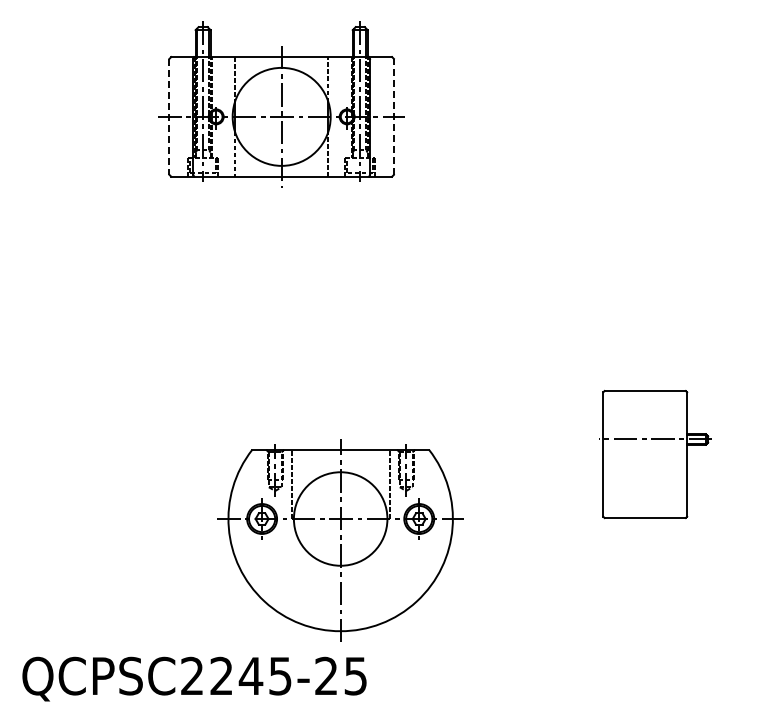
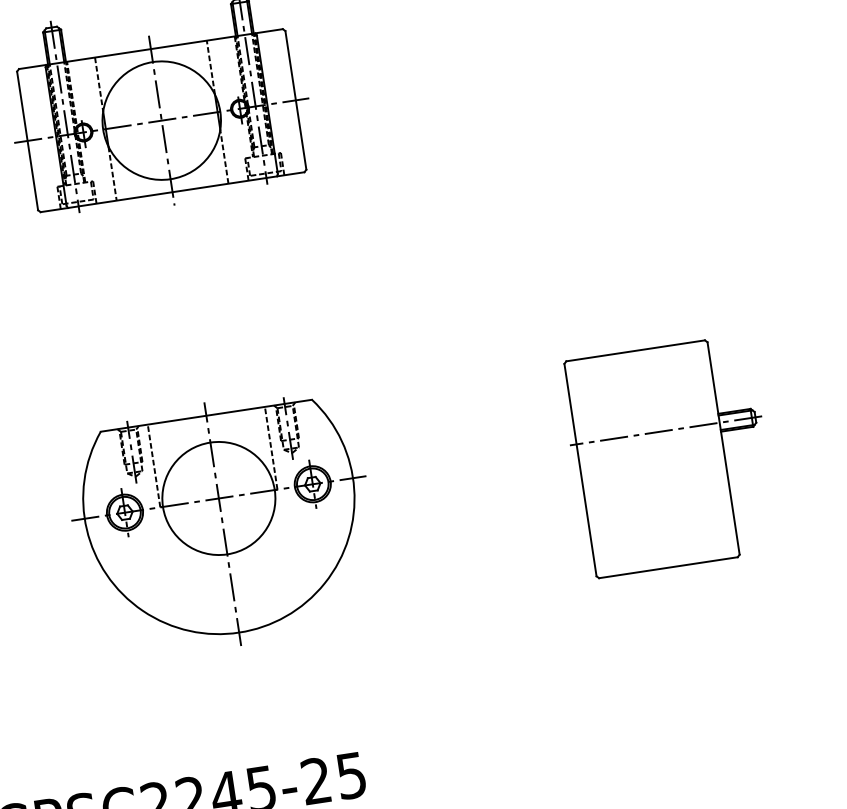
line: (169, 116) -> (27, 140), dashed -> solid
line: (393, 116) -> (295, 99), dashed -> solid
part: (655, 454) -> (669, 456), size x1.43
part: (340, 540) -> (222, 524), moved

